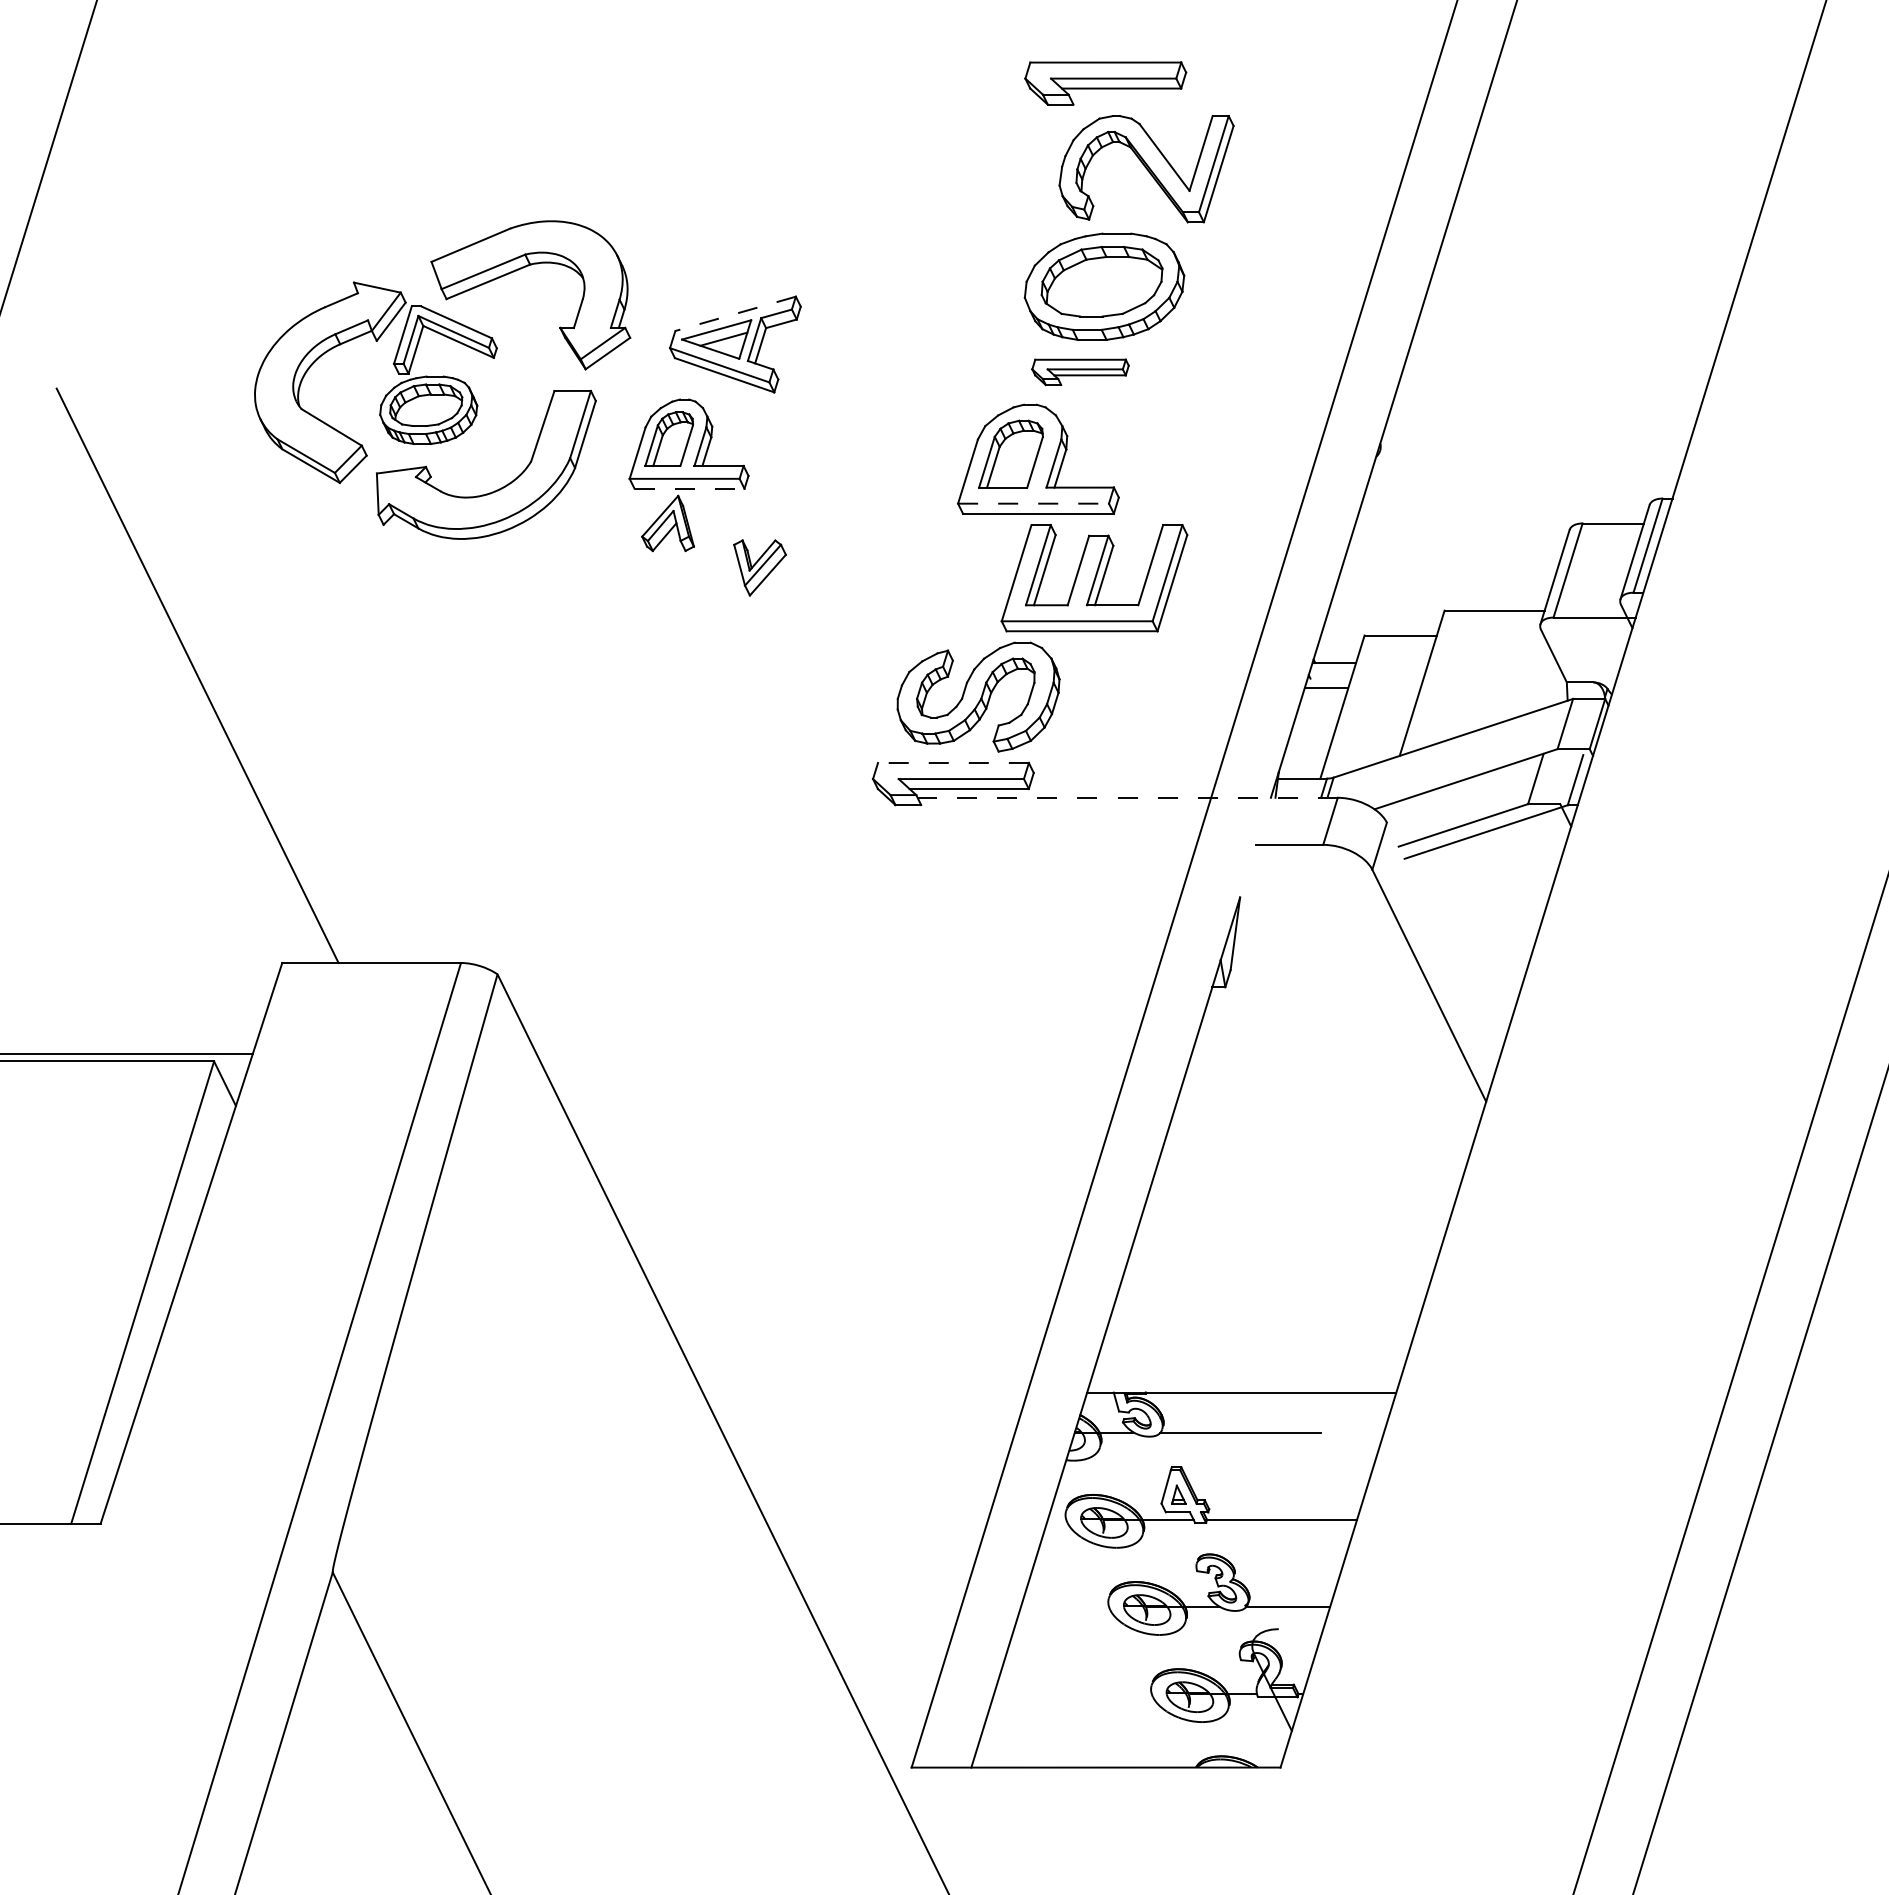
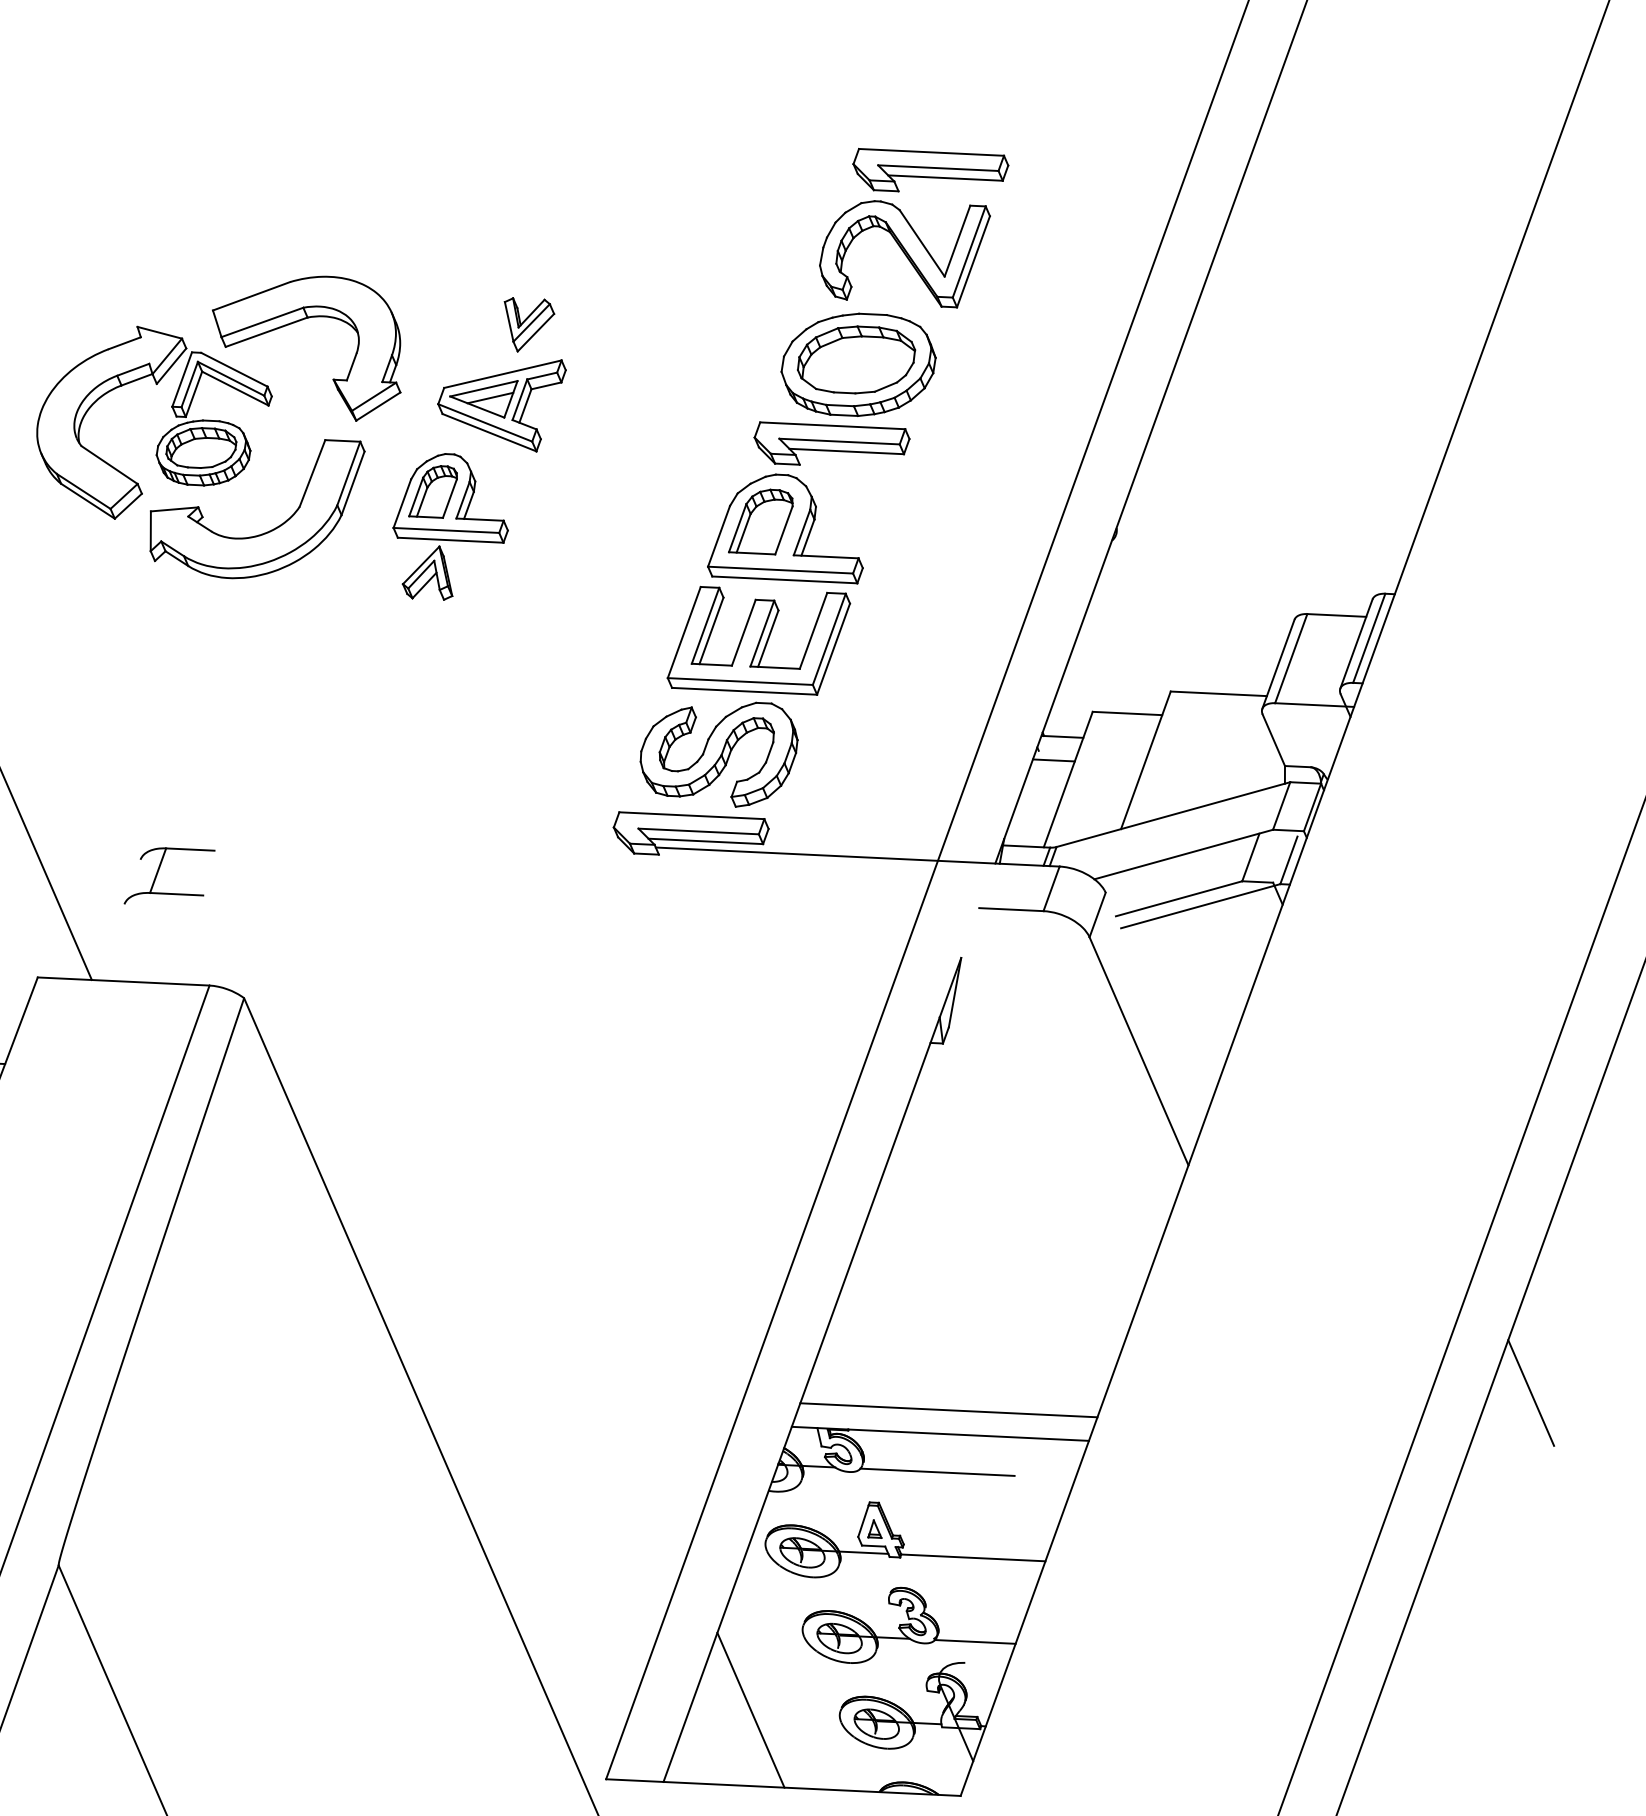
part: (1105, 83) -> (930, 172), moved
line: (735, 313) -> (502, 373), dashed -> solid
part: (1080, 372) -> (831, 446), size x1.67
line: (689, 488) -> (450, 539), dashed -> solid
line: (1034, 503) -> (781, 570), dashed -> solid
part: (759, 567) -> (528, 324), moved
part: (1094, 578) -> (758, 641), moved
line: (952, 763) -> (690, 816), dashed -> solid
line: (1127, 797) -> (857, 856), dashed -> solid
part: (402, 848) -> (158, 872), added
line: (1852, 1321) -> (1530, 1393), added
line: (1249, 1367) -> (948, 1410), added
line: (1058, 1688) -> (750, 1709), added

